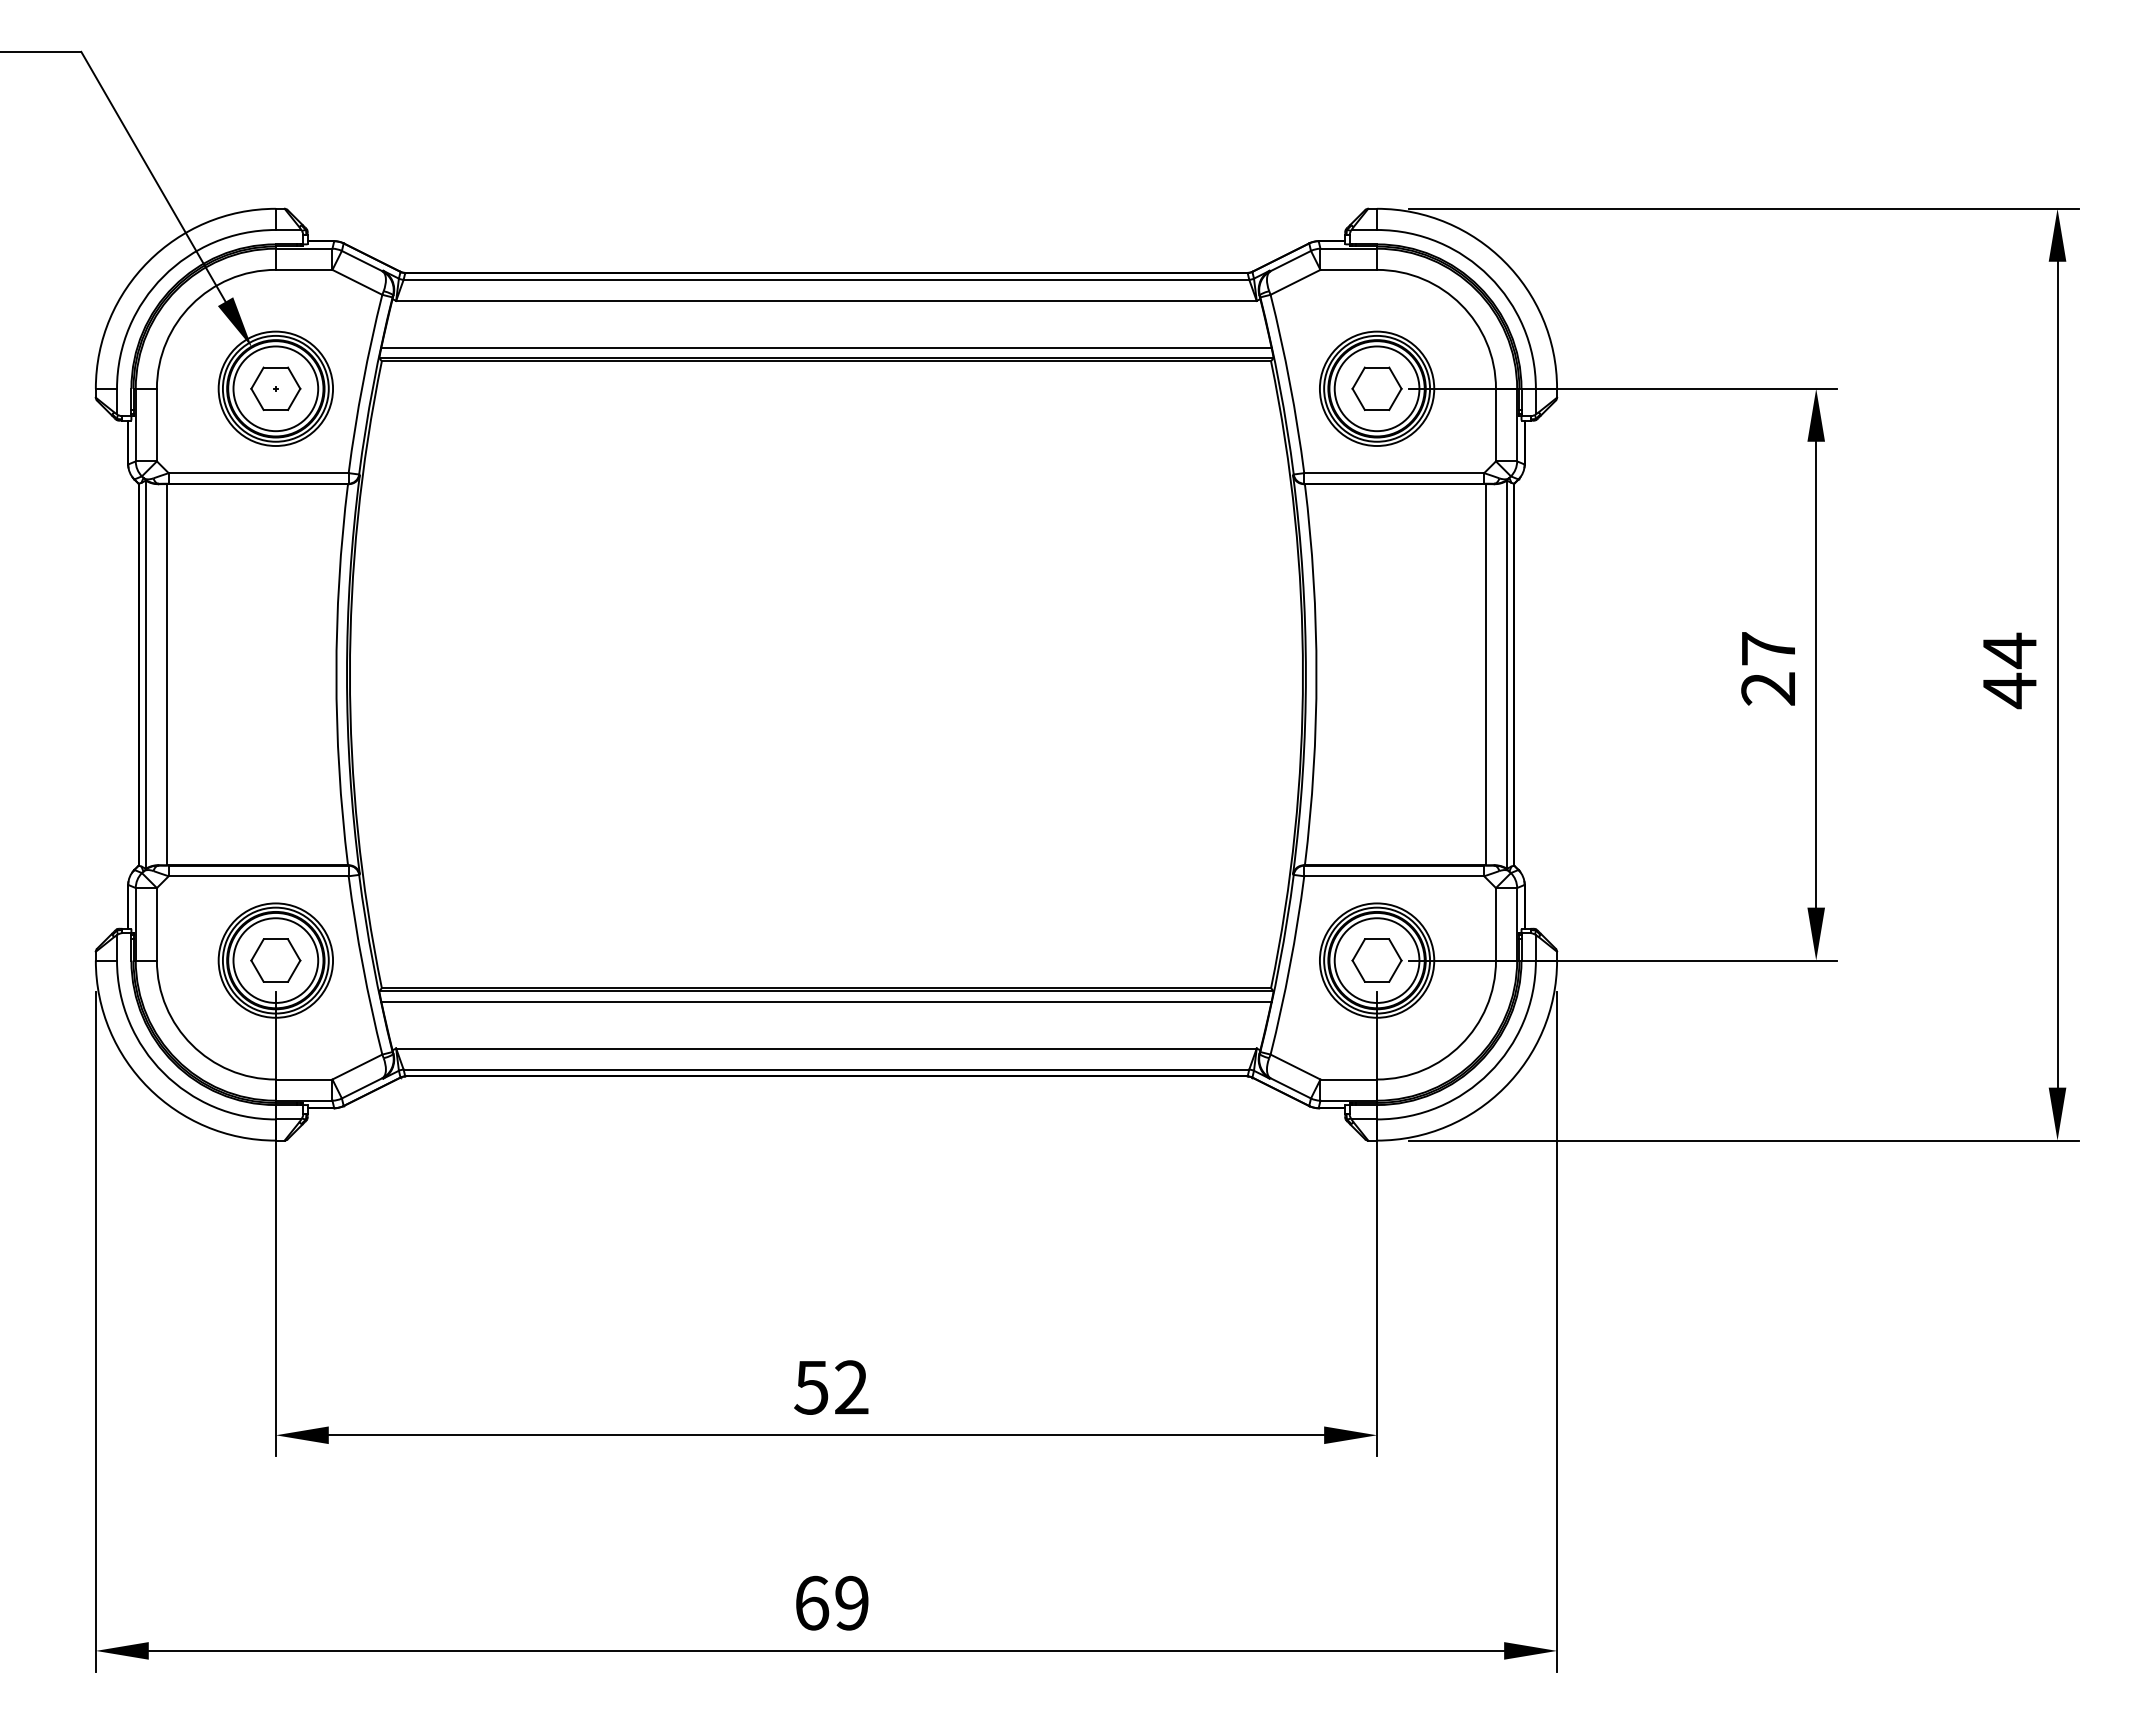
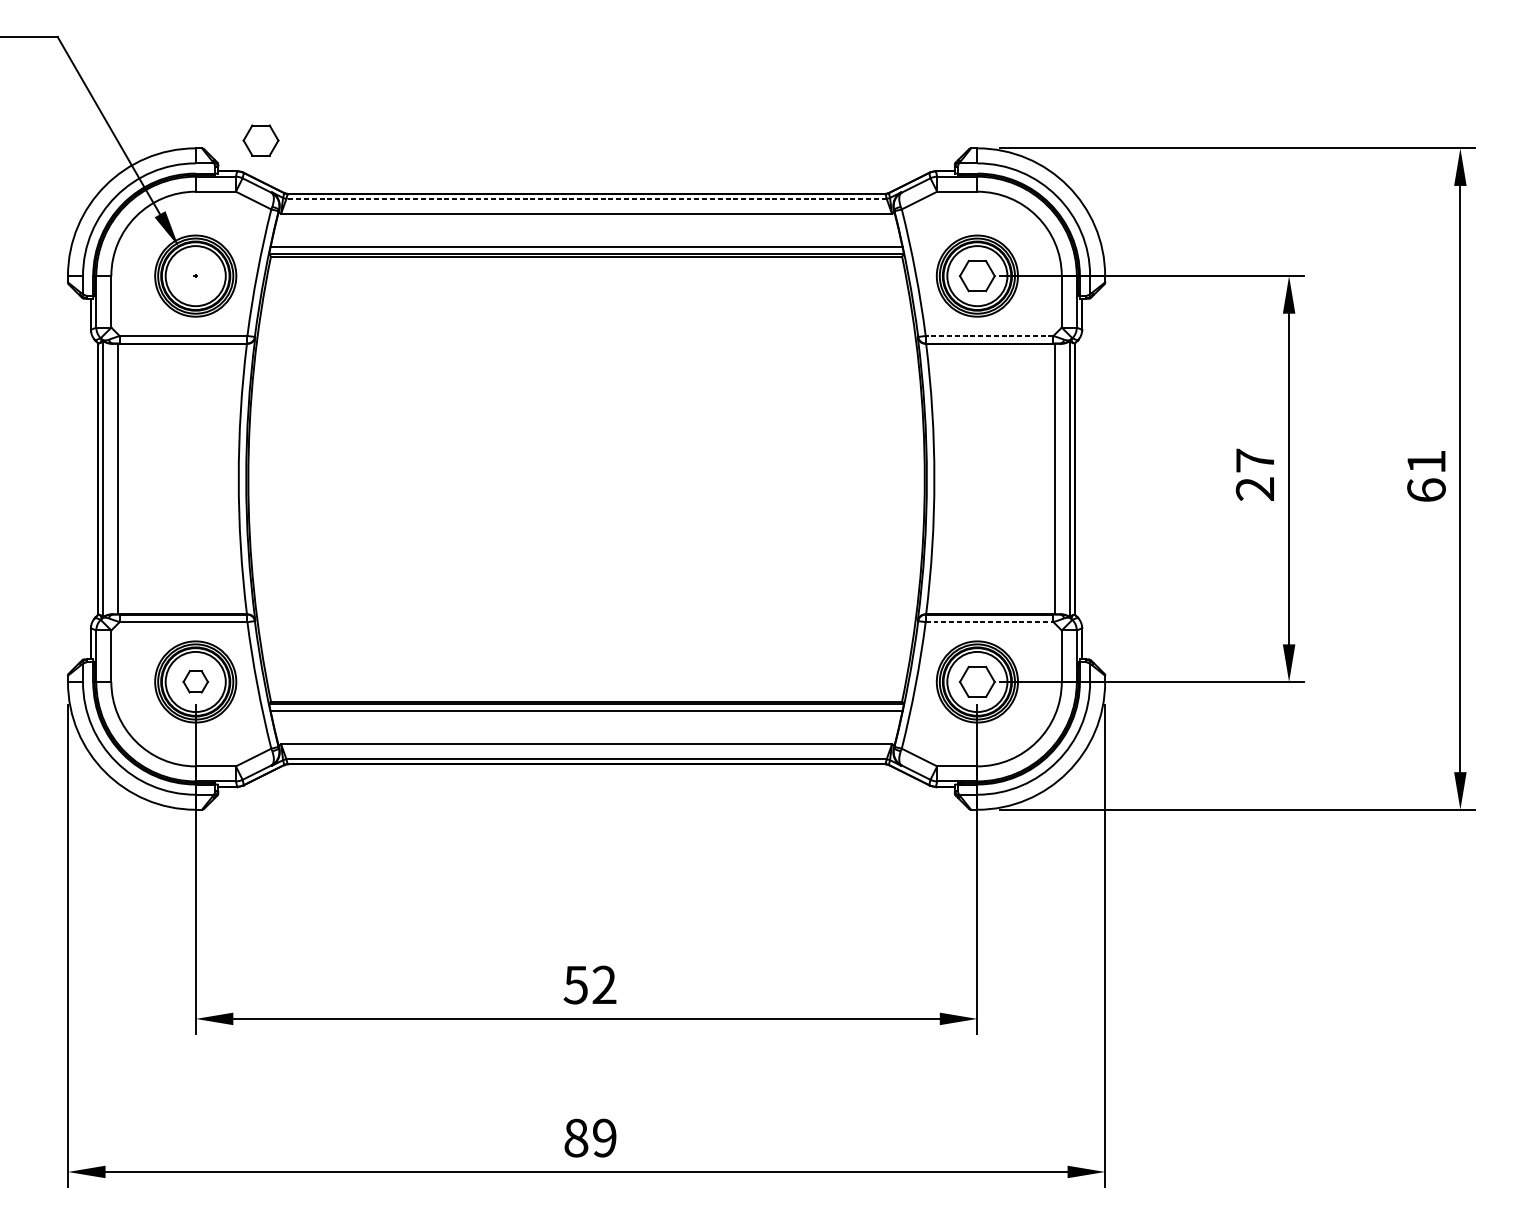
line: (826, 279) -> (586, 198), solid -> dashed
part: (275, 388) -> (260, 140), moved
line: (1394, 473) -> (989, 336), solid -> dashed
text: (2009, 670) -> (1426, 476), 44 -> 61
line: (1394, 876) -> (989, 622), solid -> dashed
part: (275, 960) -> (195, 681), size x0.7
text: (812, 1602) -> (576, 1137), 69 -> 89

